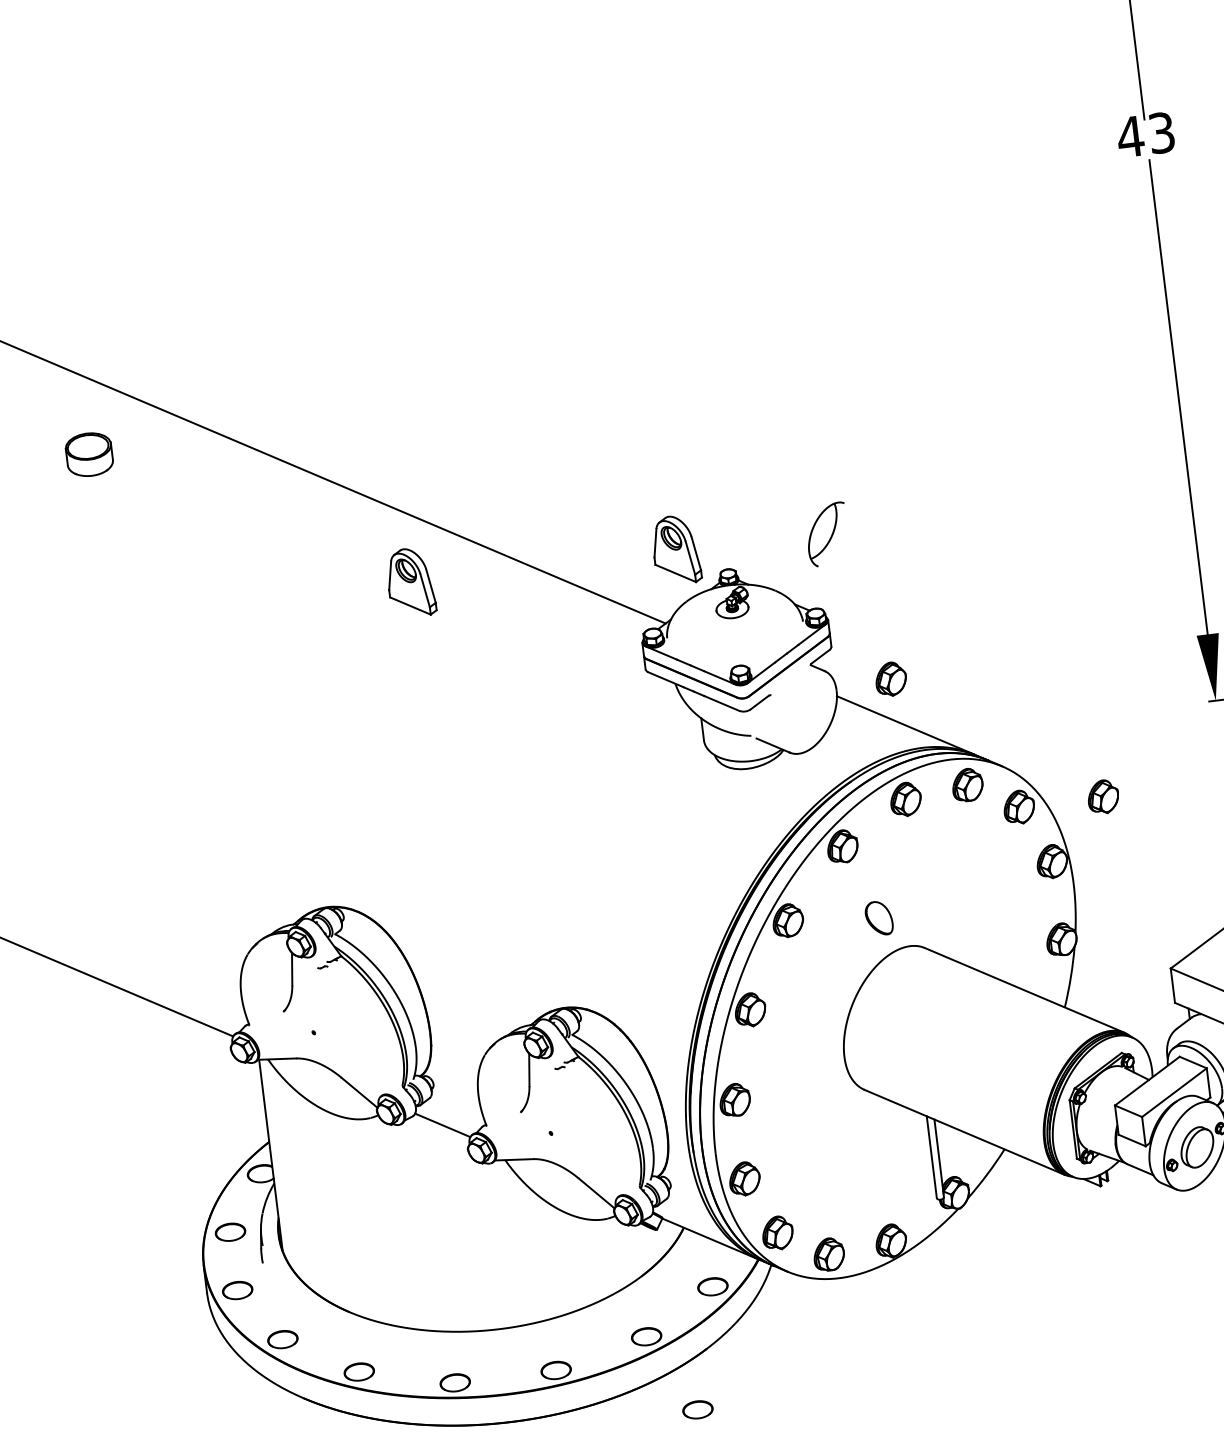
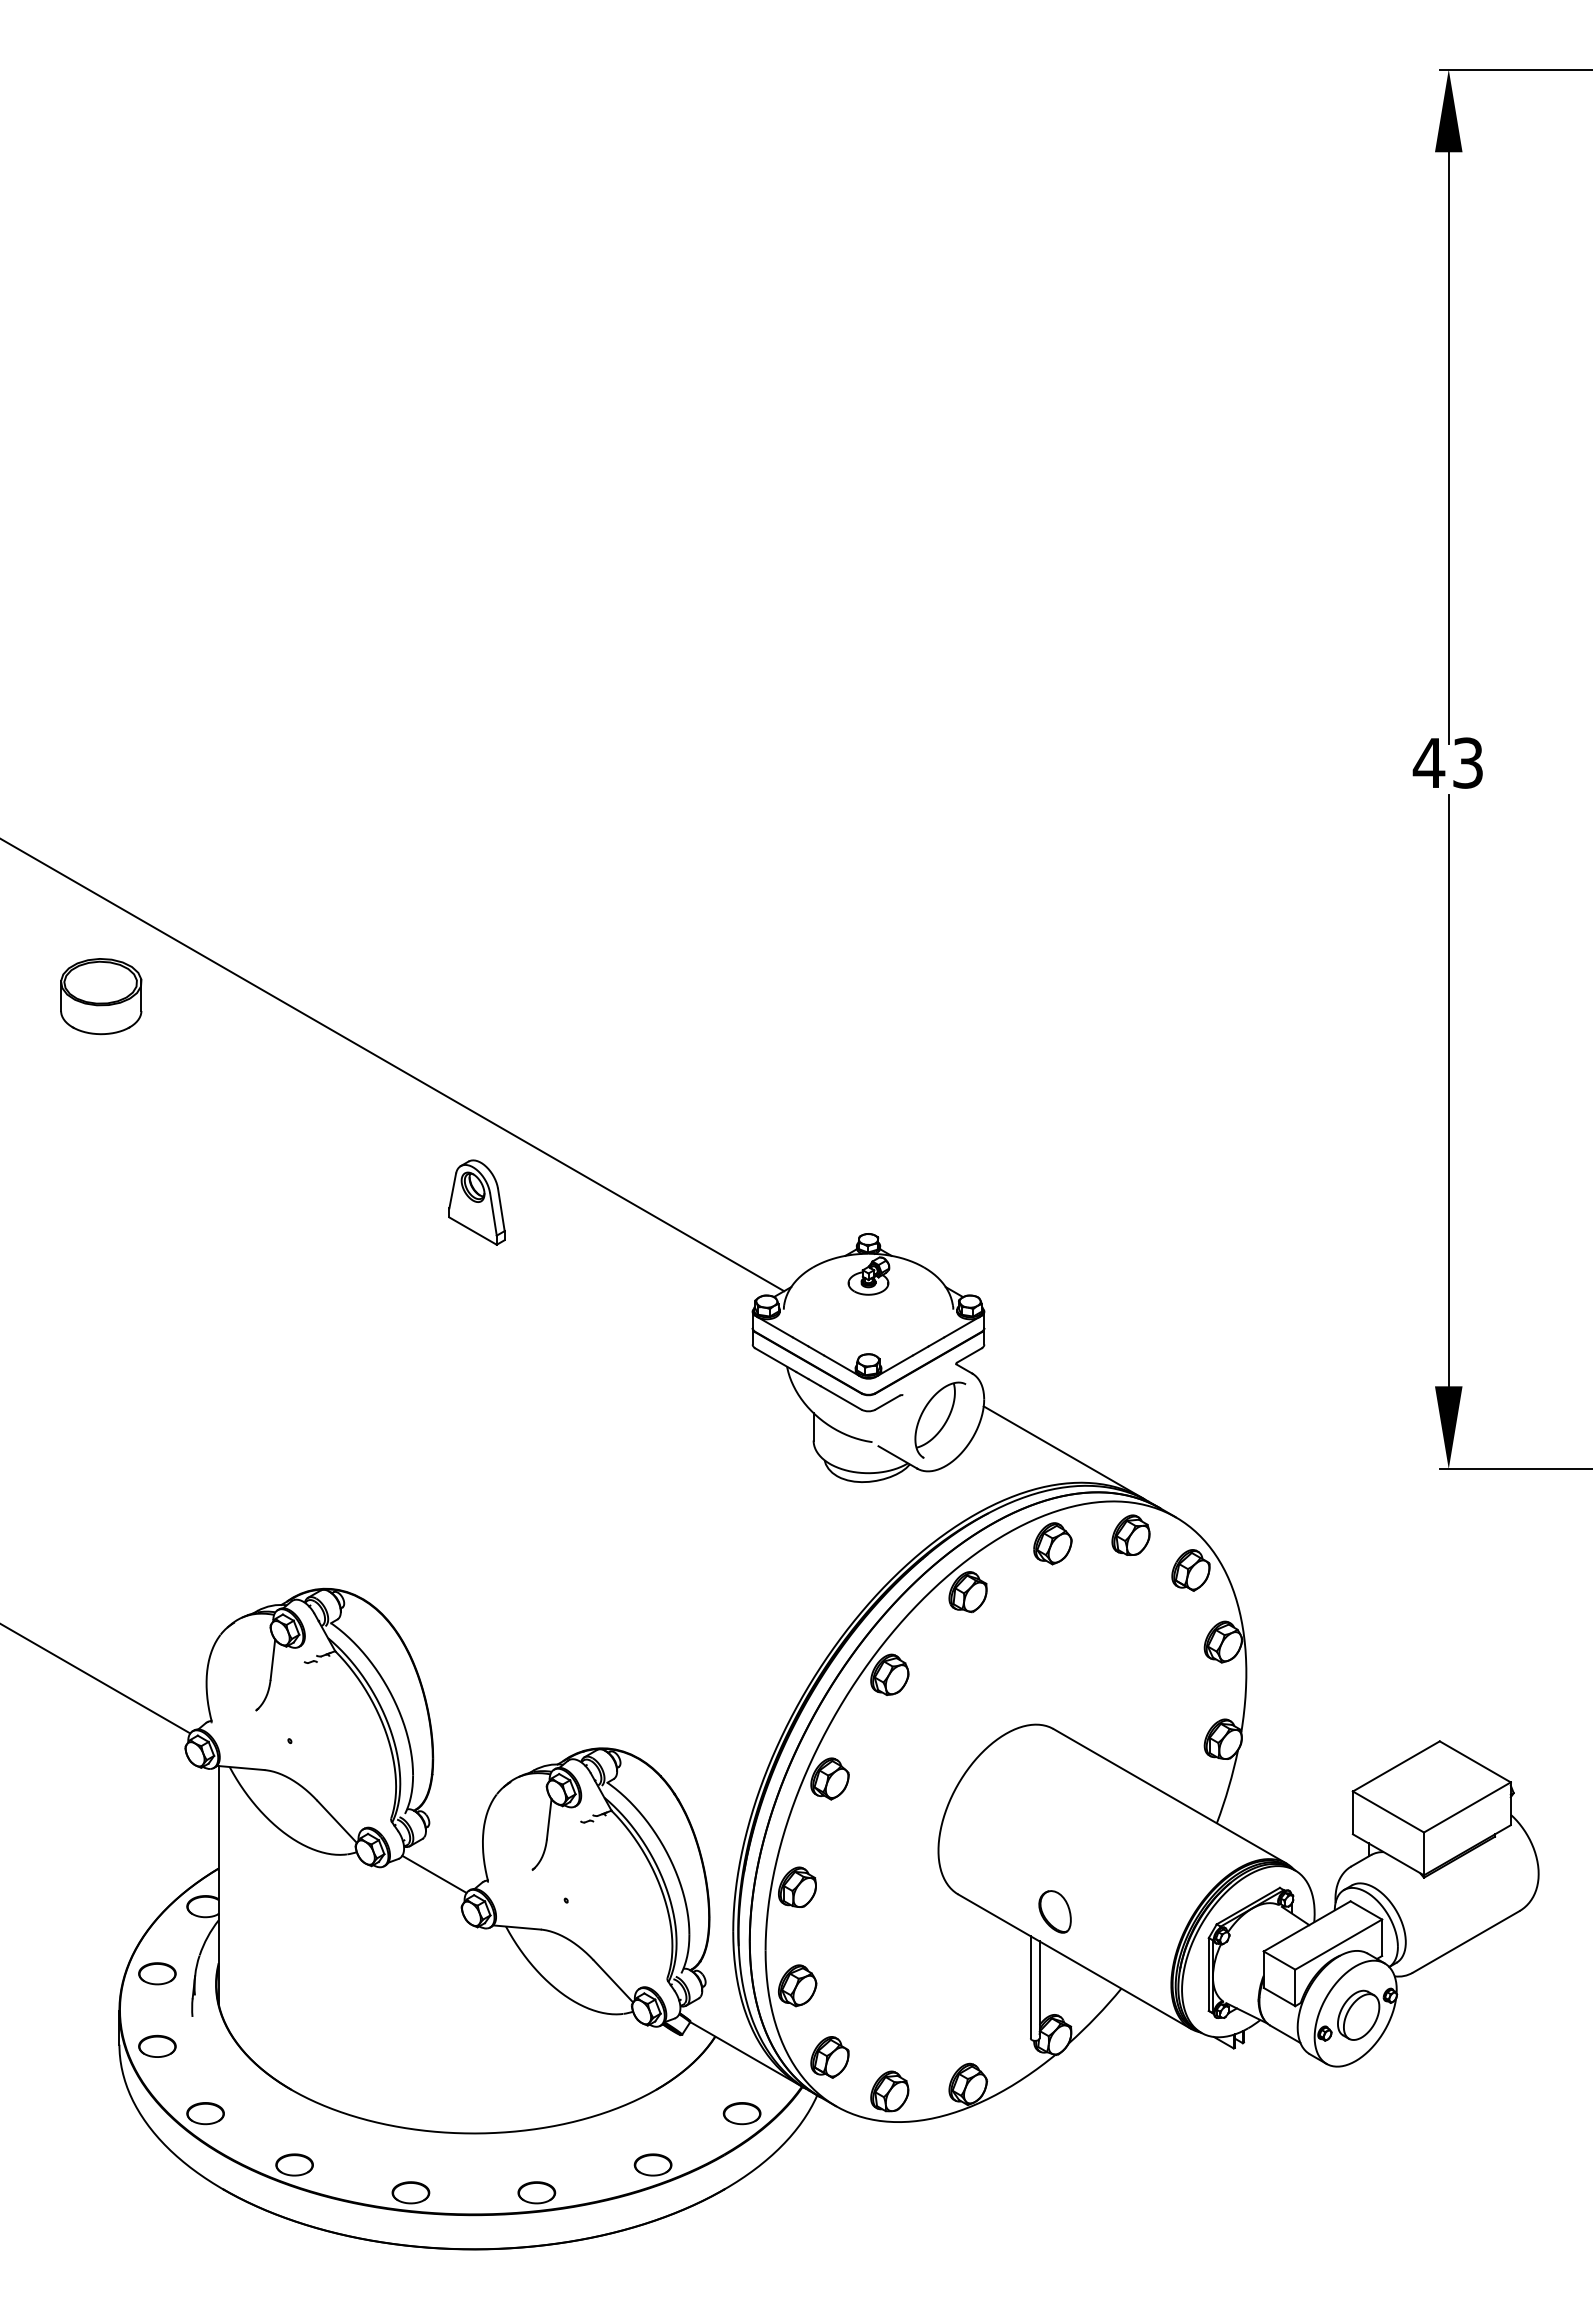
part: (89, 454) -> (101, 996), size x1.43
part: (827, 533) -> (940, 1419), moved
part: (675, 550) -> (807, 1202), removed
part: (890, 679) -> (1052, 1393), removed
part: (1102, 797) -> (1295, 1570), removed
part: (878, 918) -> (1054, 1911), moved
part: (697, 1409) -> (704, 2262), removed

